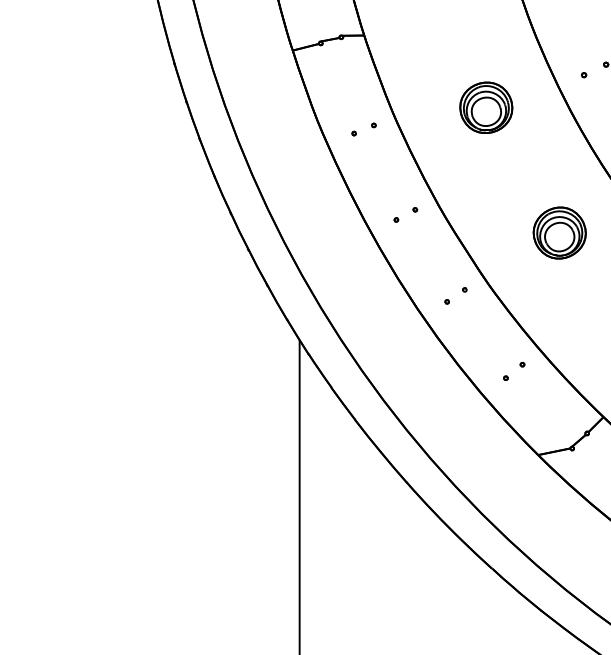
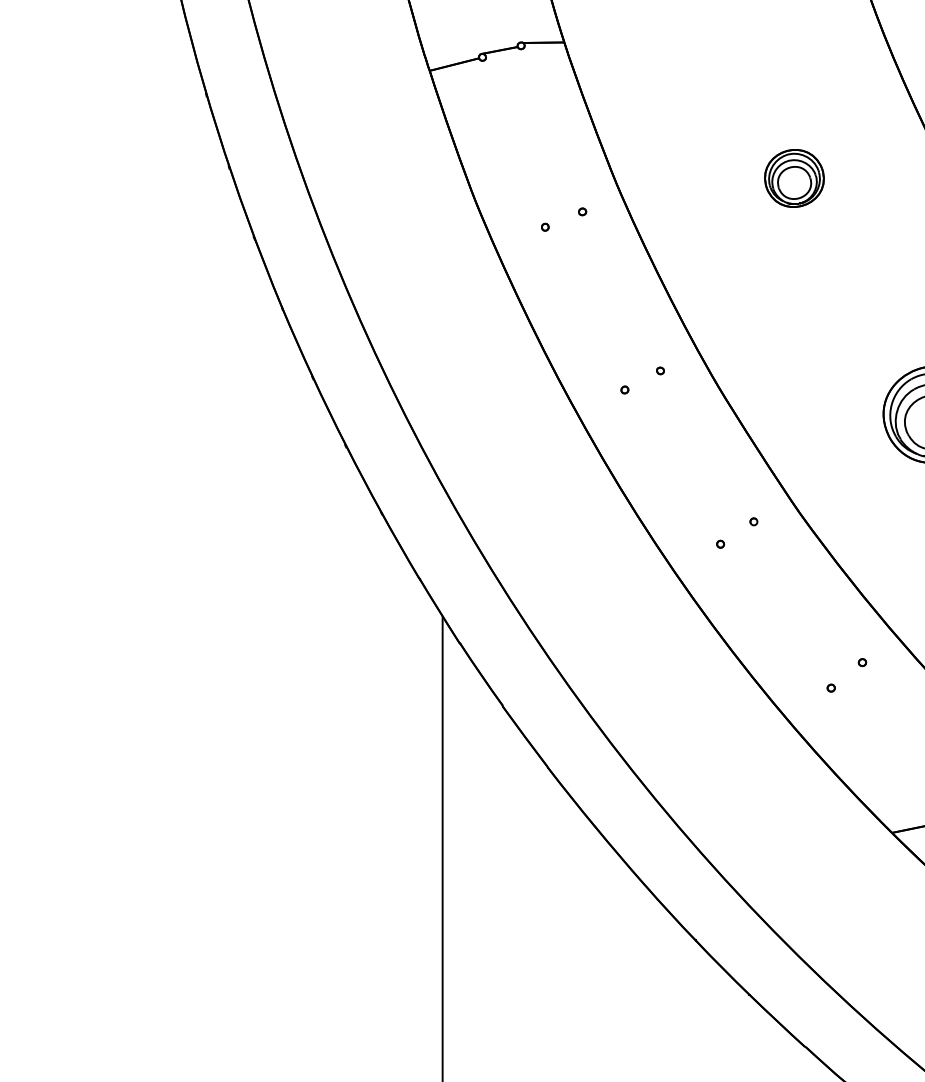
part: (486, 107) -> (794, 178), size x0.6

